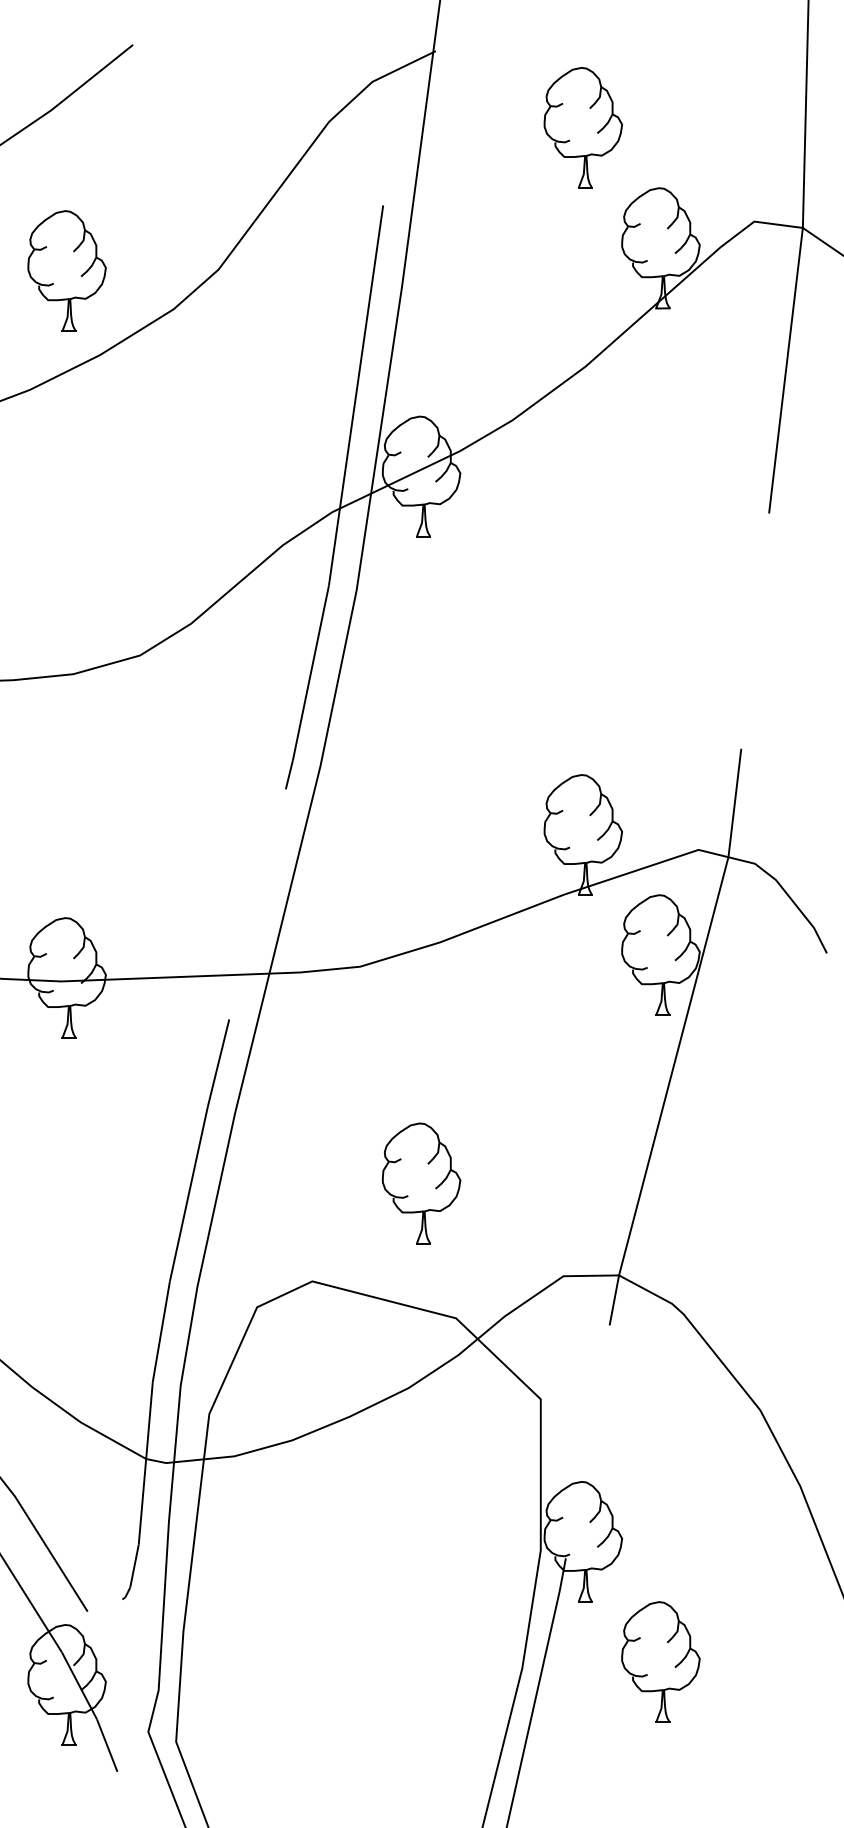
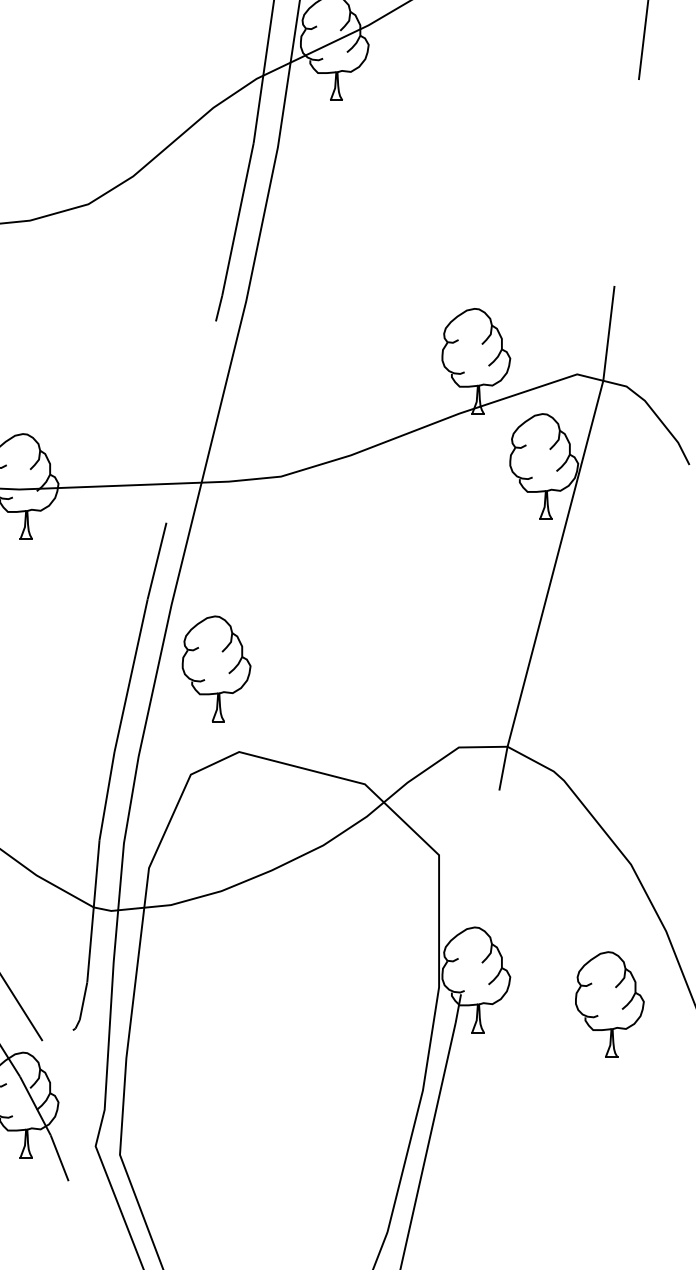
part: (421, 1183) -> (216, 668), moved
part: (660, 1661) -> (609, 1004), moved

